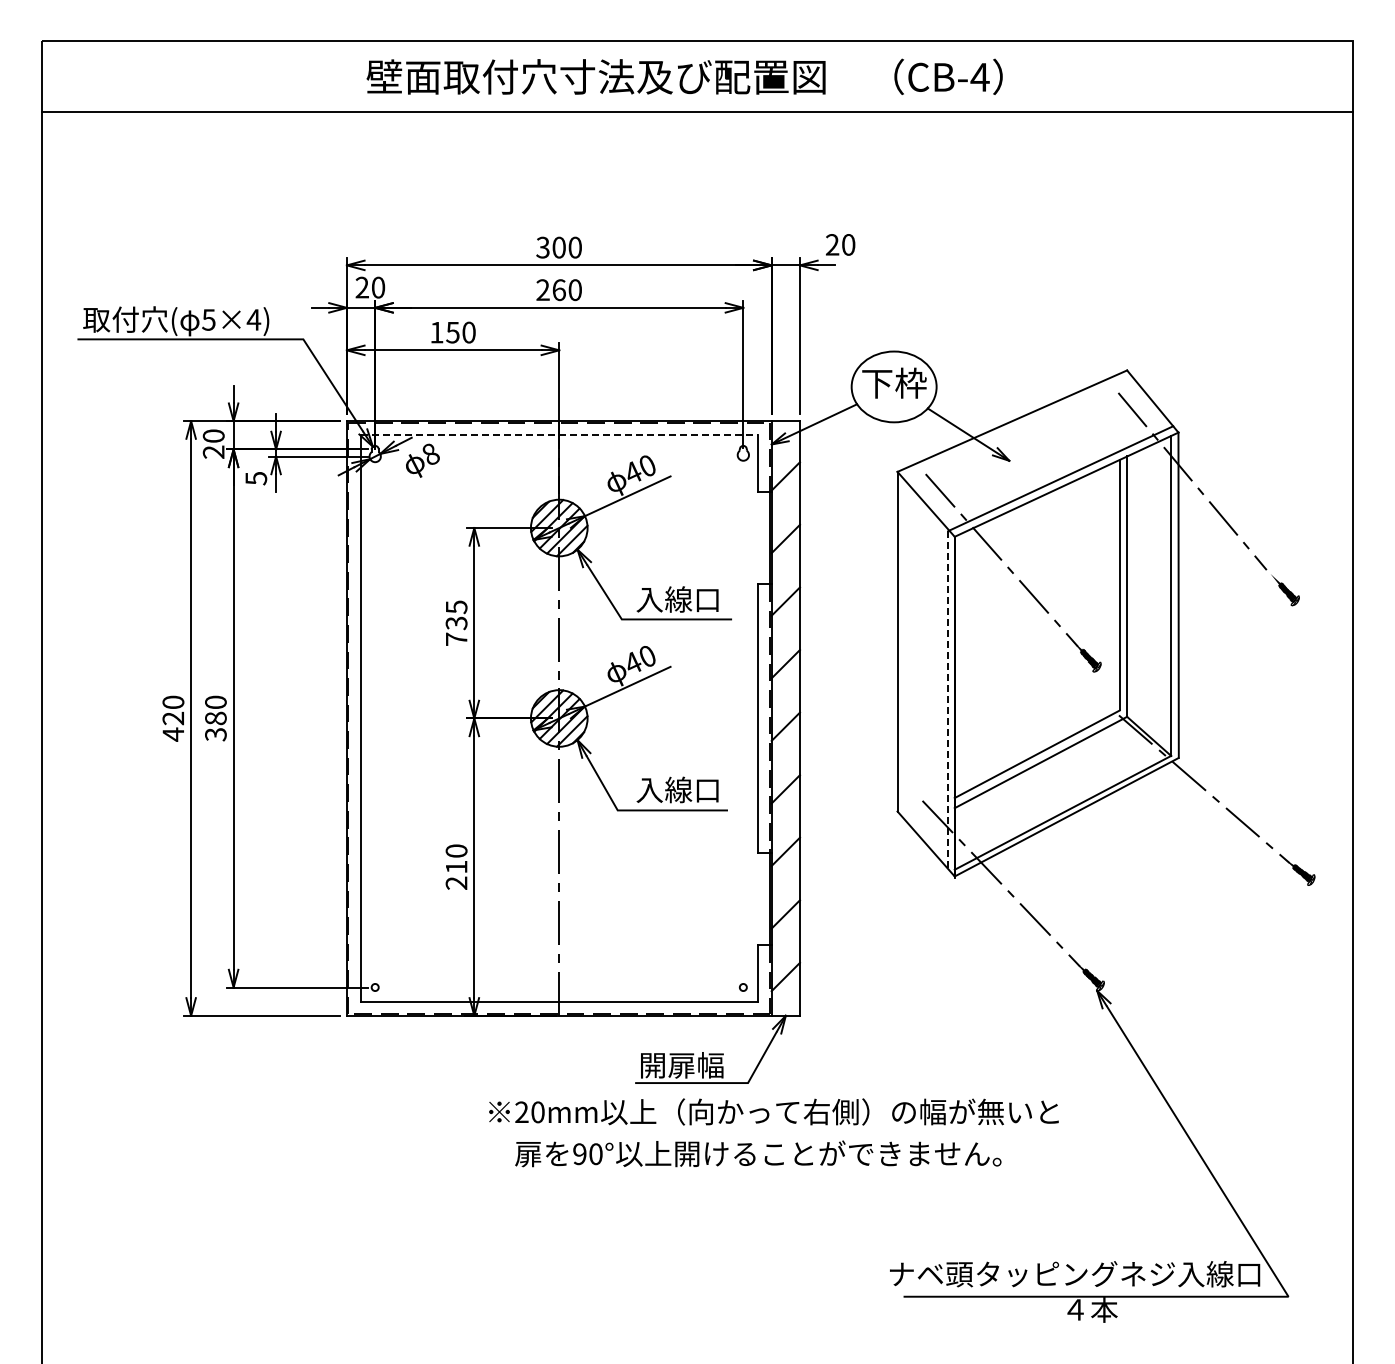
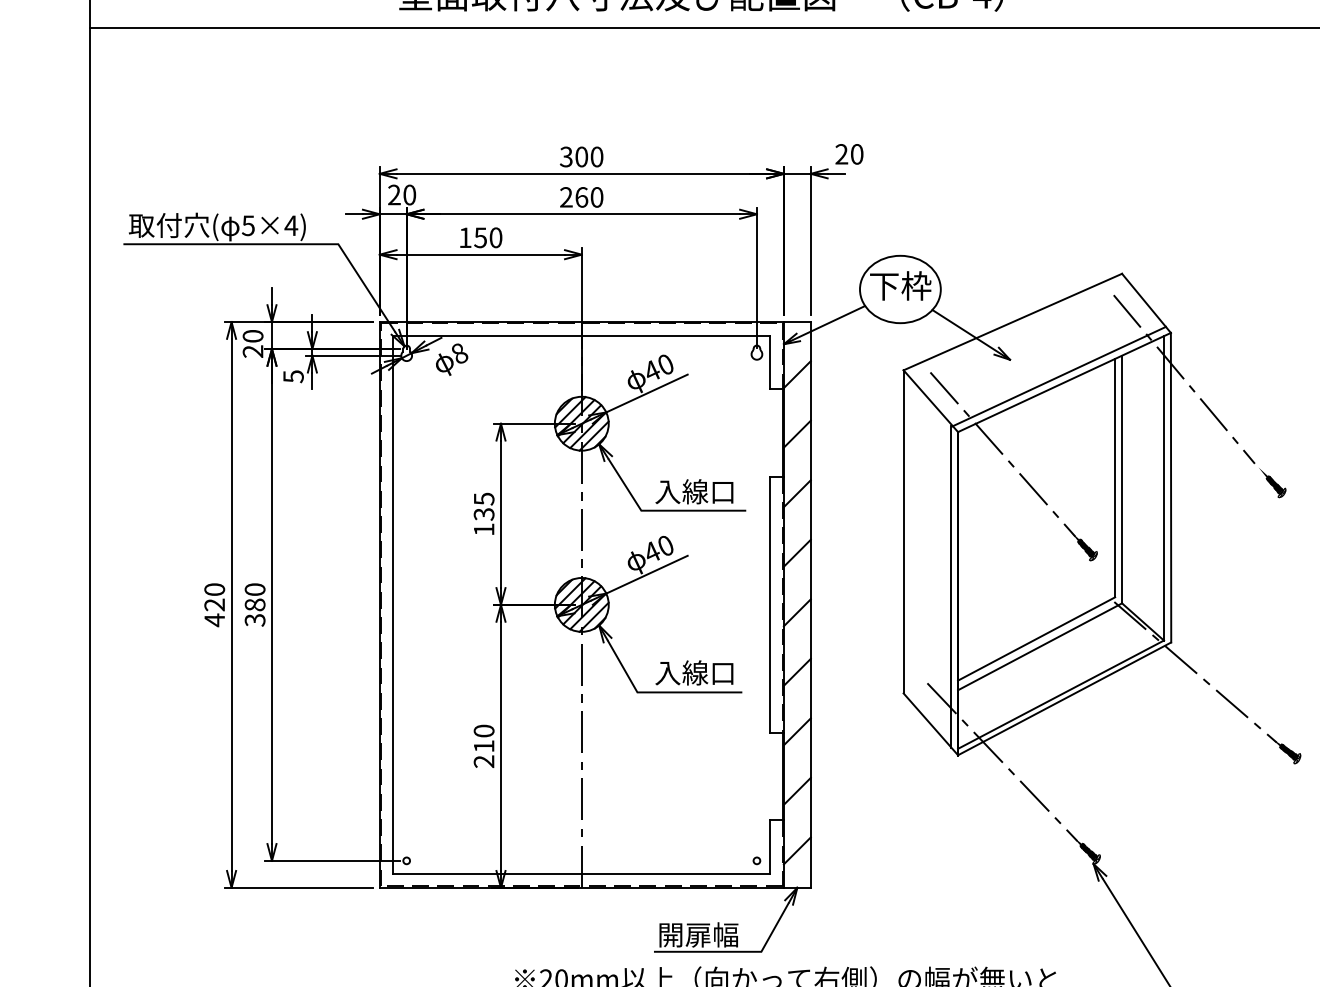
line: (559, 435) -> (582, 335), dashed -> solid
text: (456, 638) -> (484, 528), 735 -> 135
line: (947, 699) -> (951, 586), dashed -> solid

